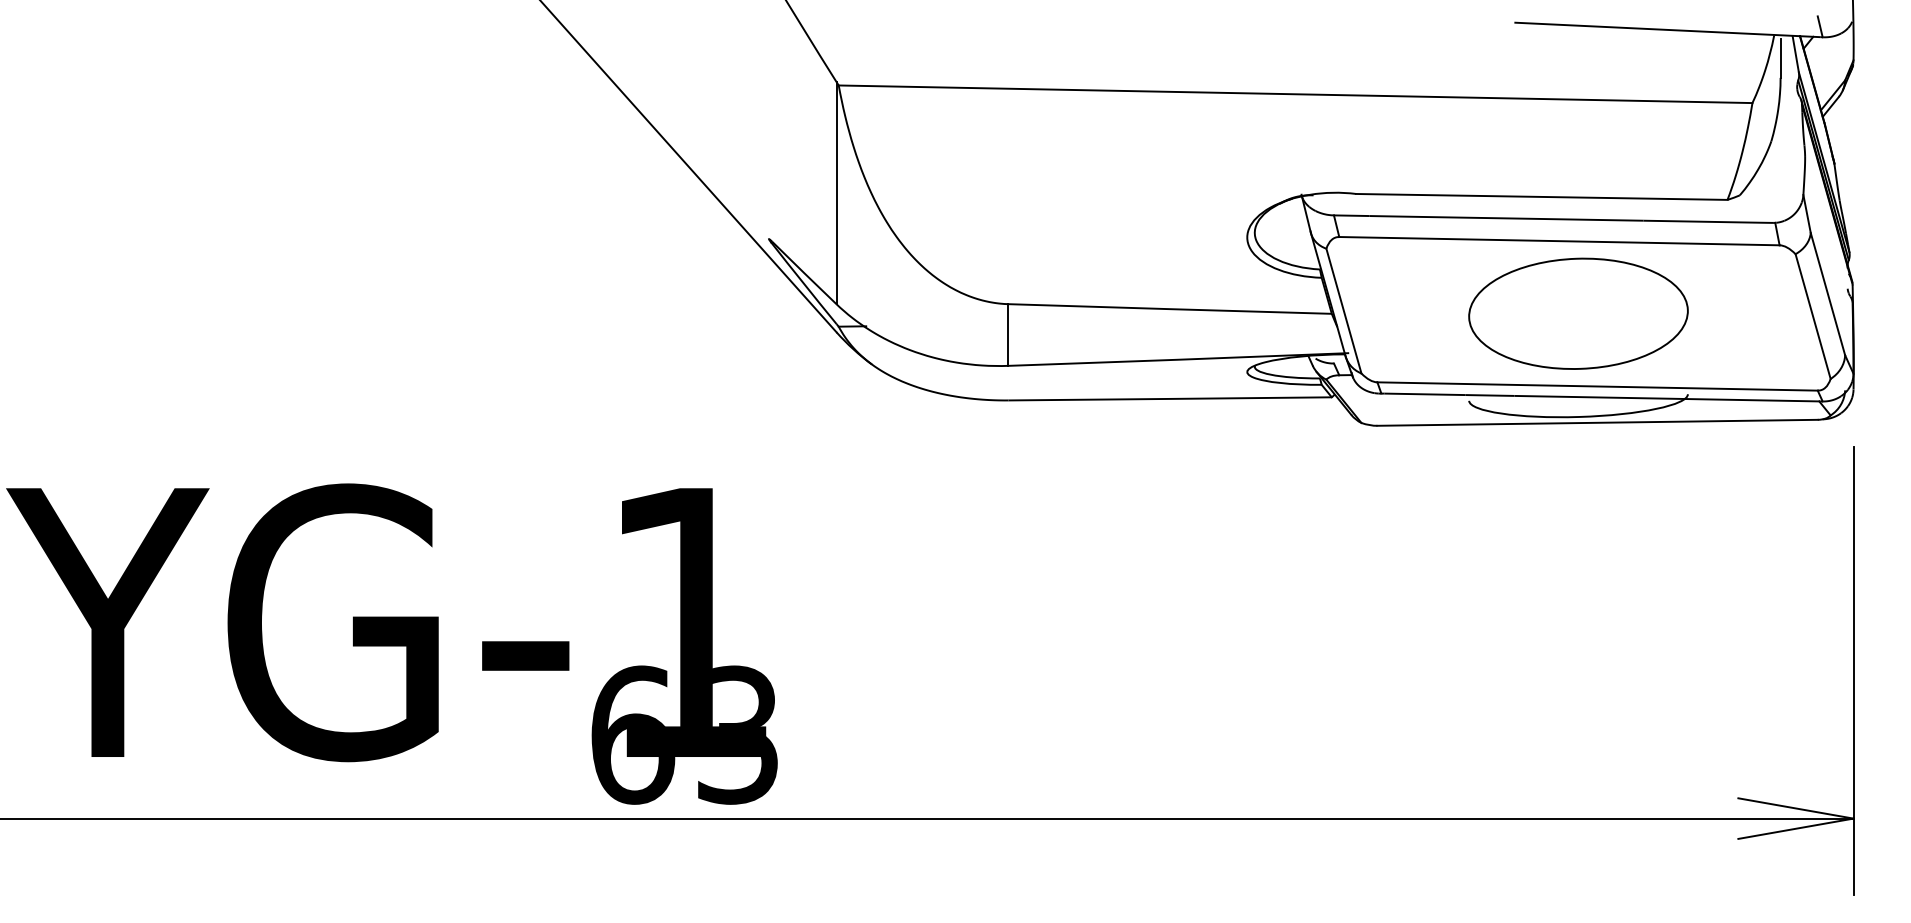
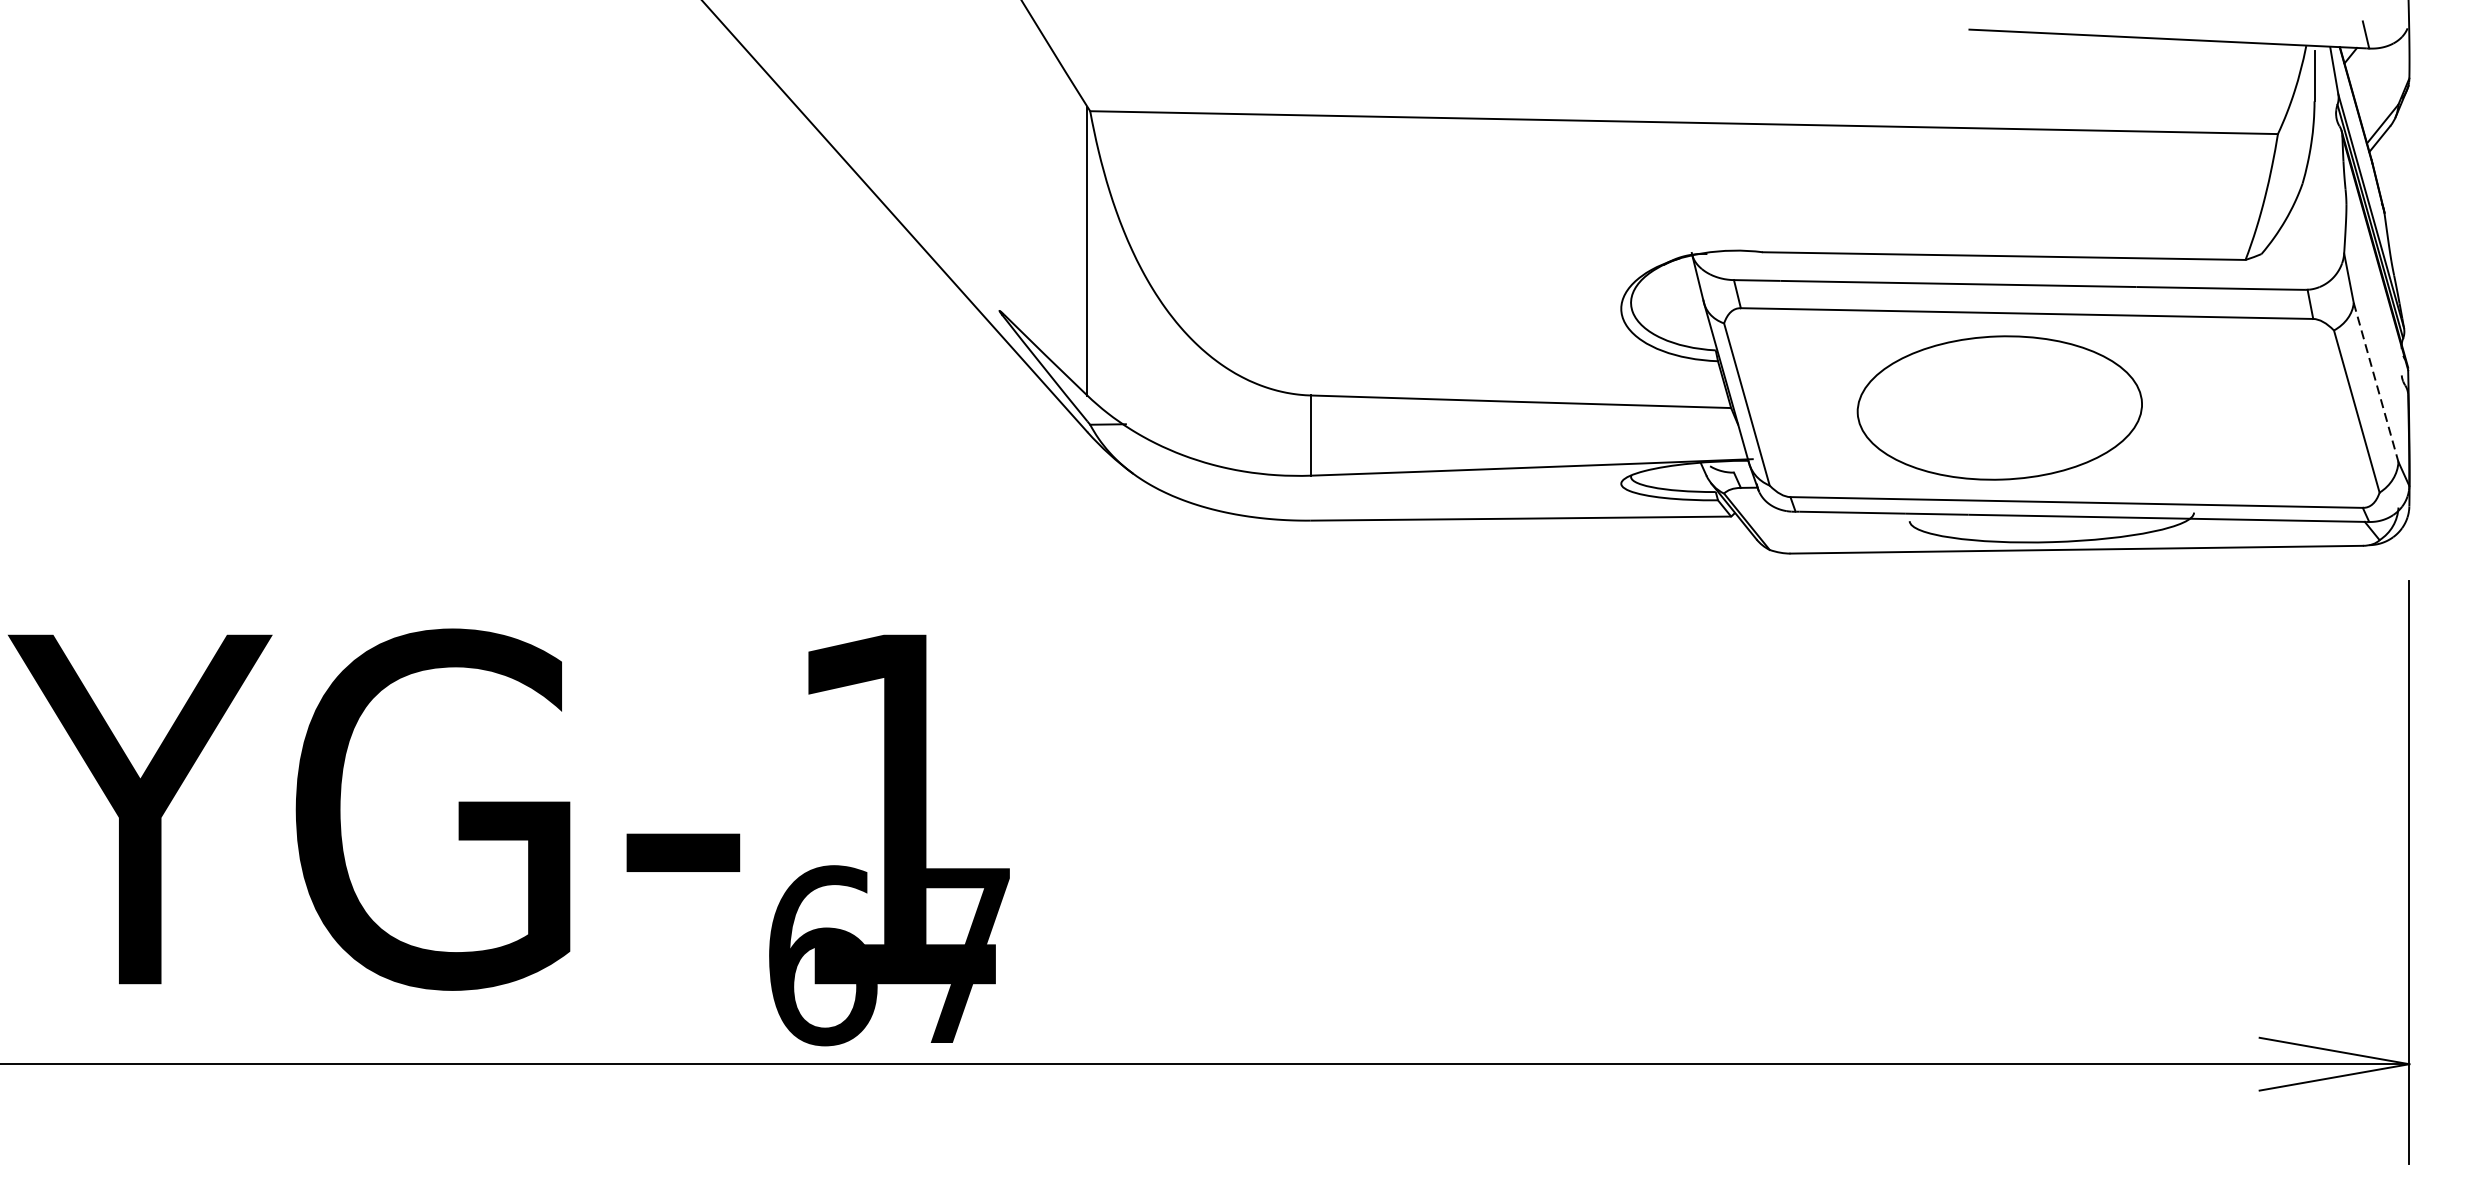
line: (1827, 294) -> (2375, 382), solid -> dashed
part: (1578, 313) -> (1999, 407), moved
text: (737, 734) -> (958, 954), 63 -> 67

